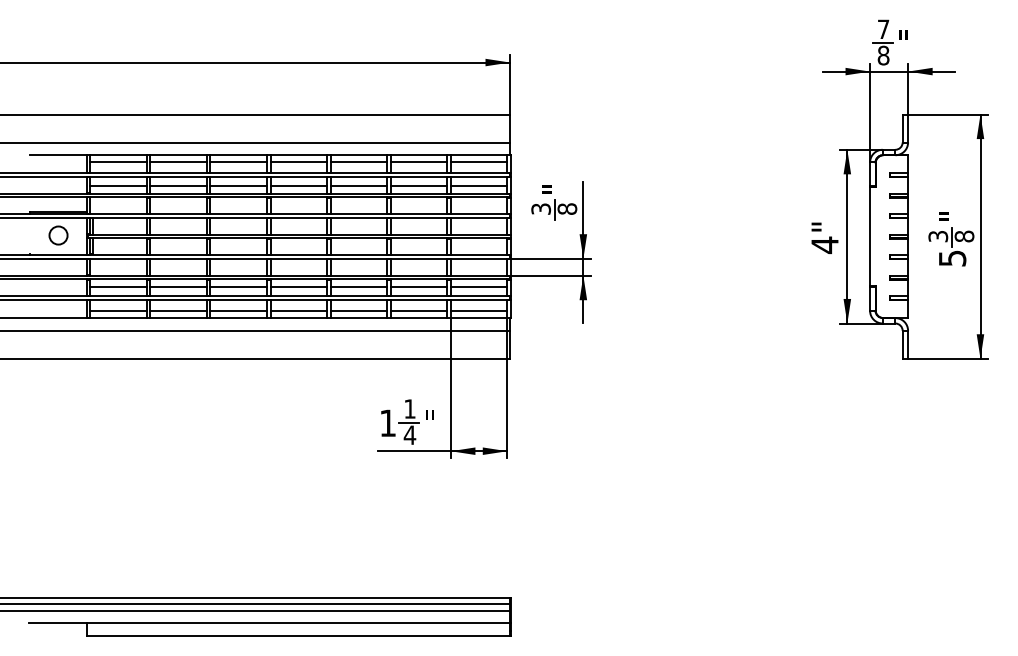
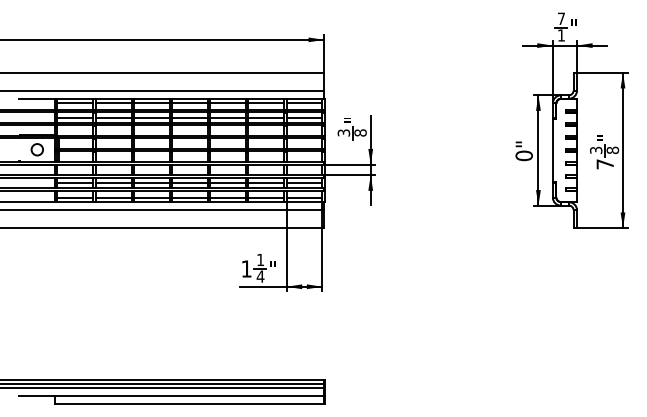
text: (883, 55) -> (561, 35), 8 -> 1
text: (823, 244) -> (523, 155), 4" -> 0"
text: (951, 258) -> (604, 164), 5 -> 7

